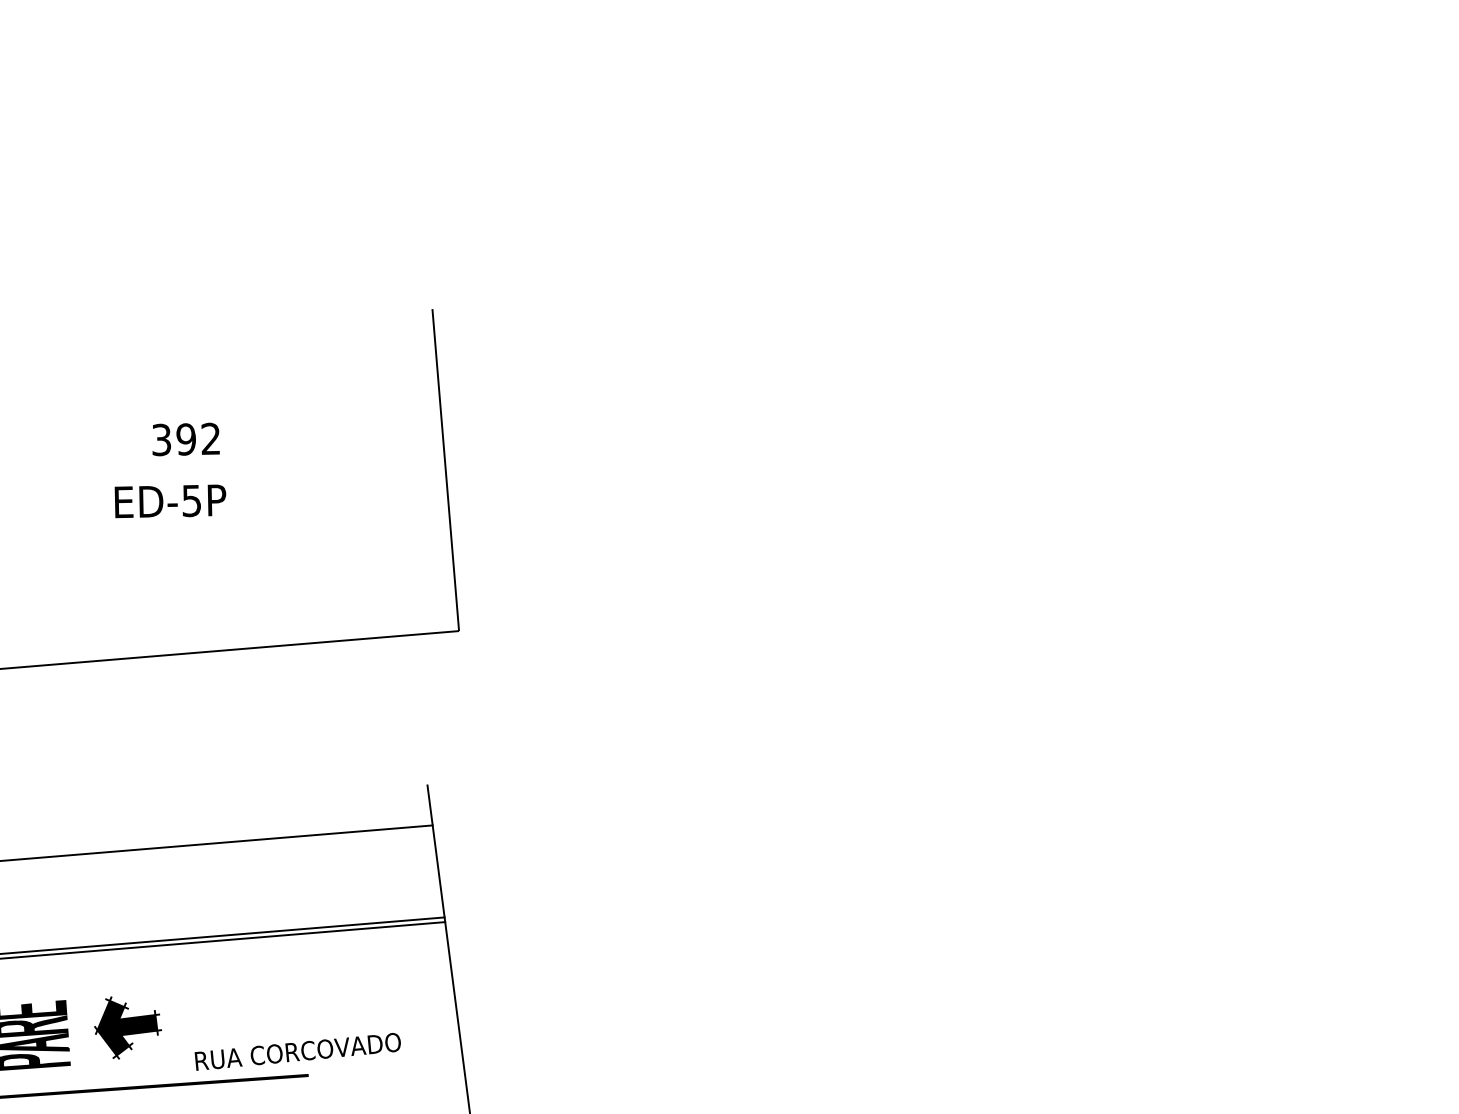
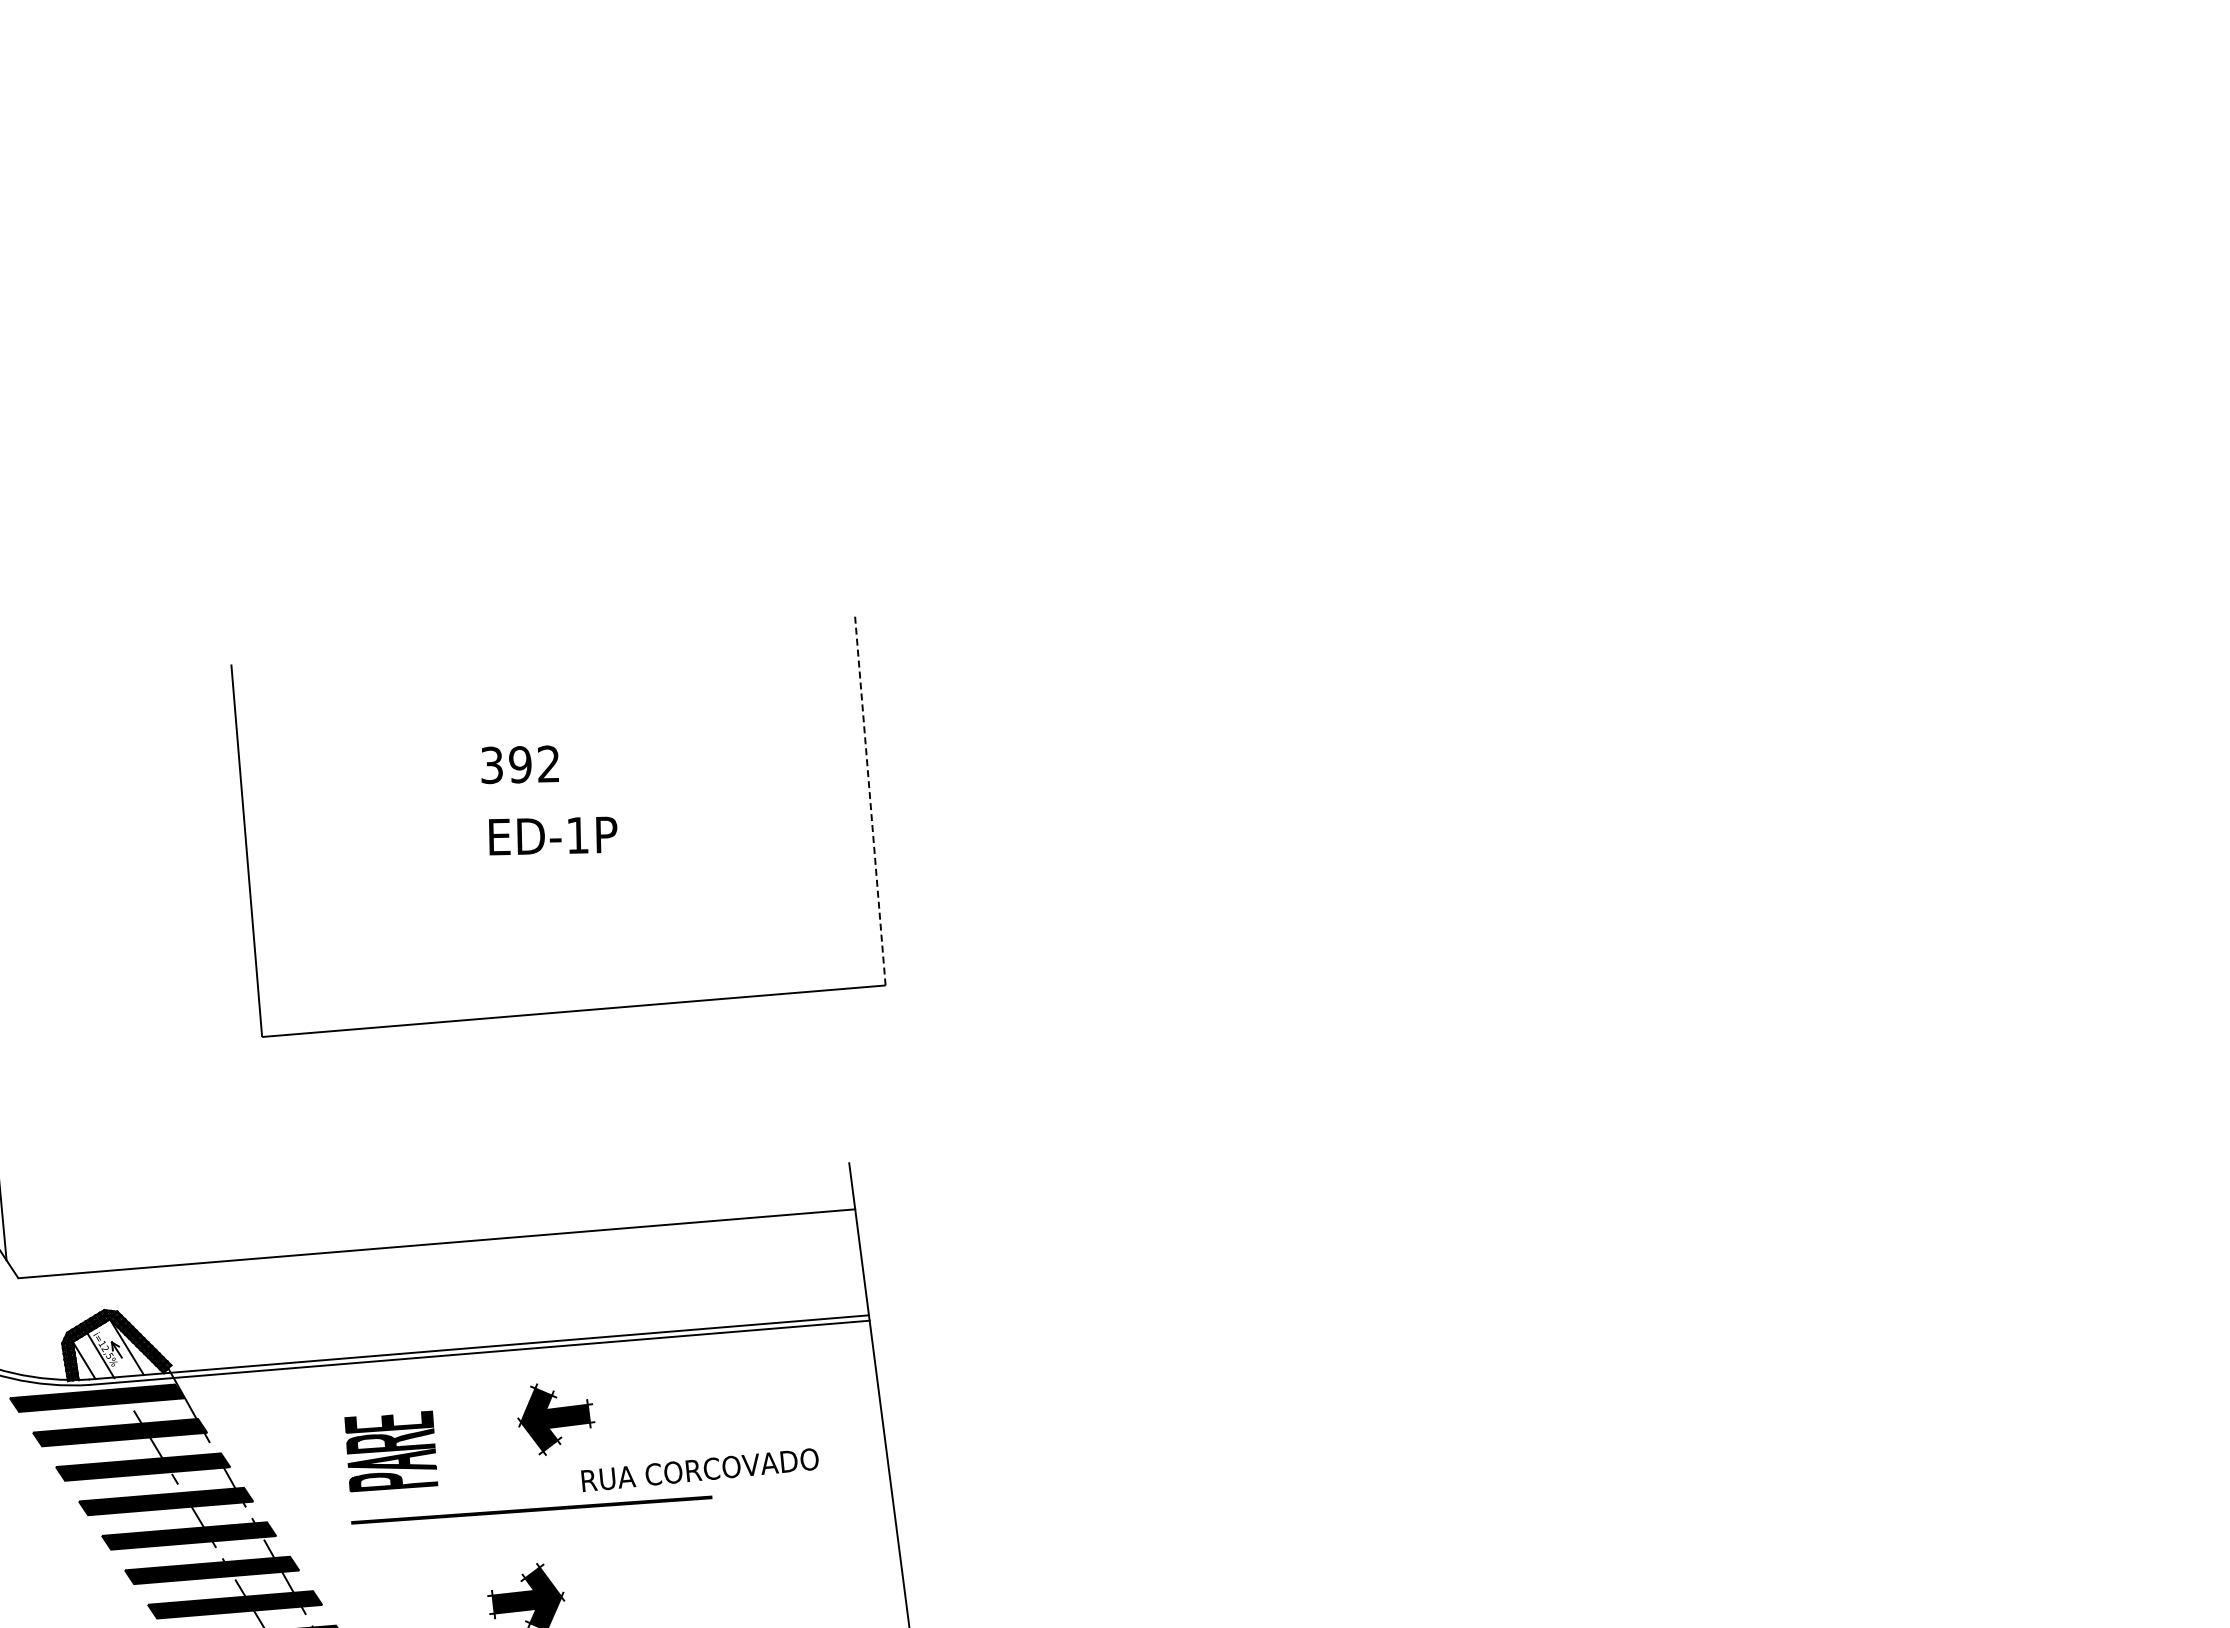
text: (185, 439) -> (519, 764), moved
line: (445, 469) -> (870, 799), solid -> dashed
text: (191, 500) -> (577, 835), ED-5P -> ED-1P
part: (128, 1027) -> (556, 1419), moved

